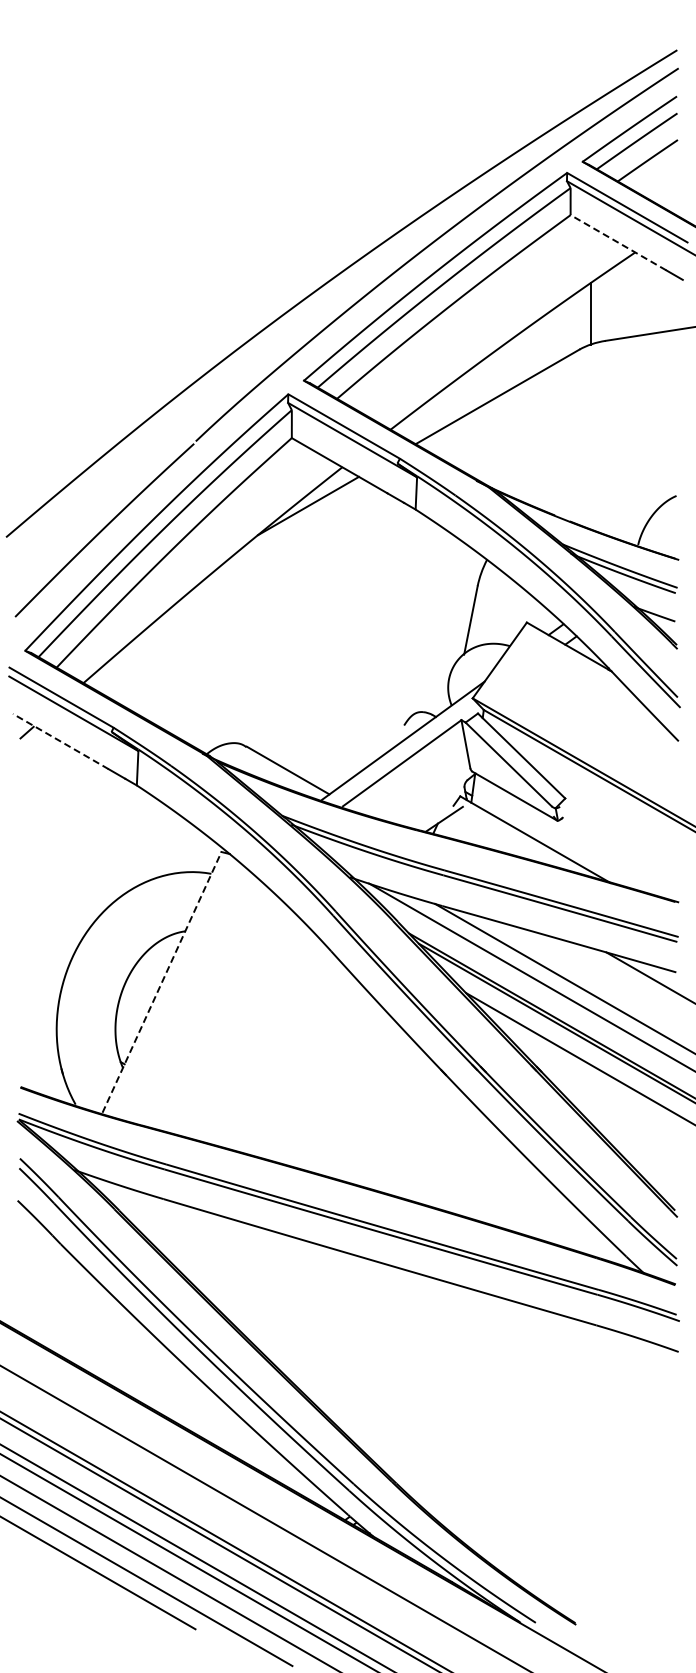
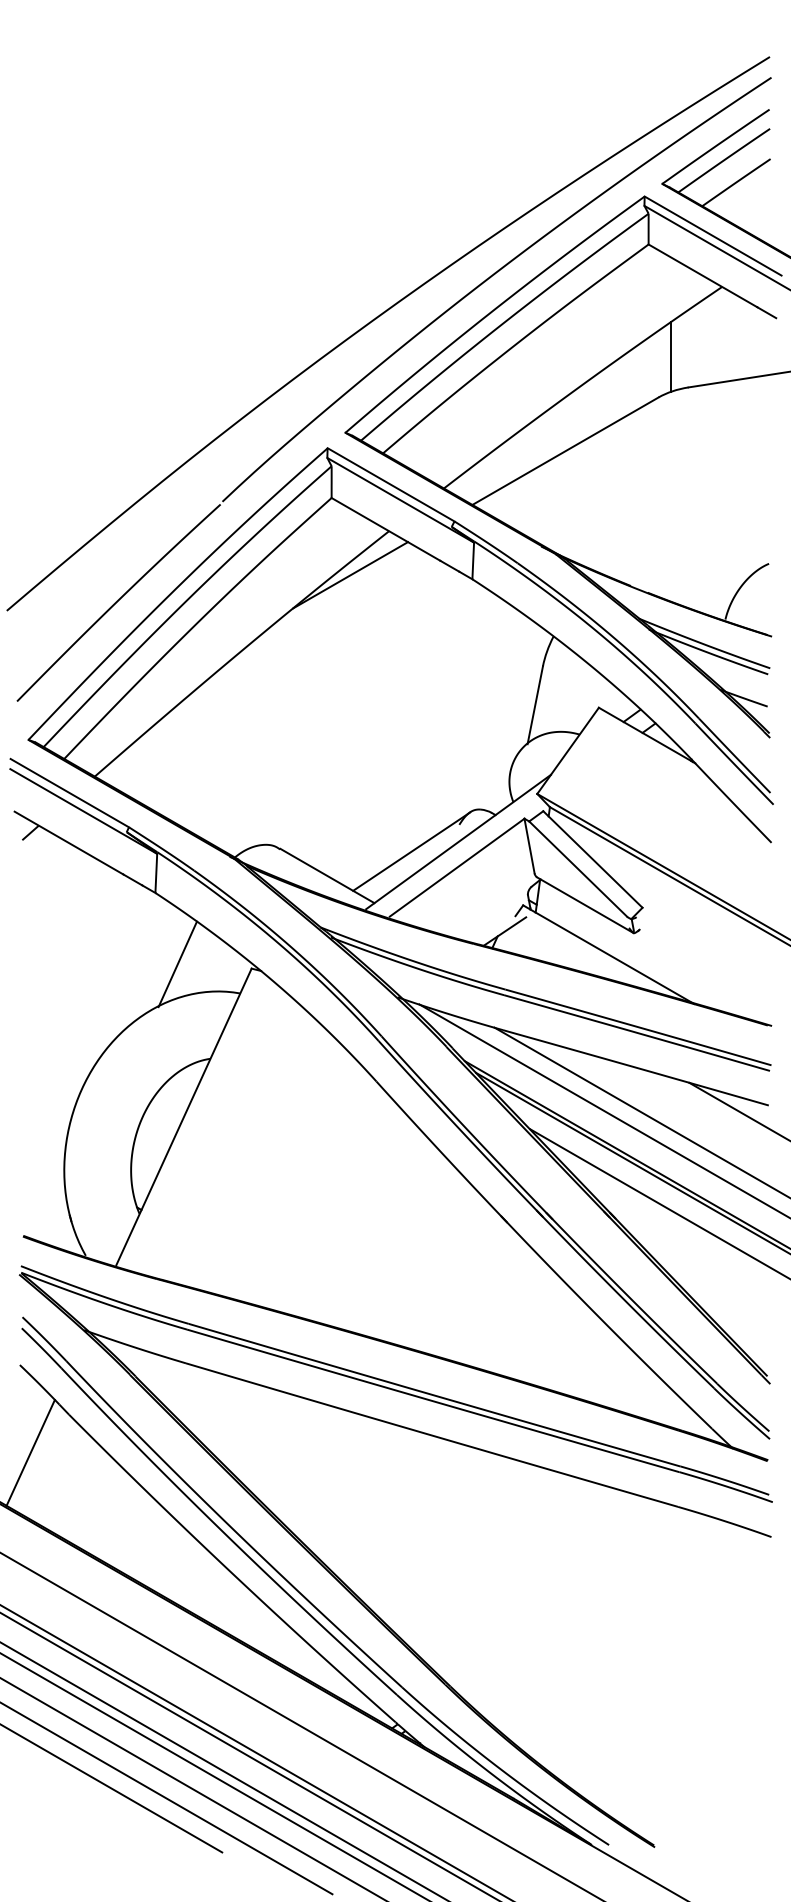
line: (617, 242) -> (701, 275), dashed -> solid
line: (60, 741) -> (68, 842), dashed -> solid
line: (361, 748) -> (410, 850), added
line: (156, 847) -> (177, 963), added
line: (162, 981) -> (184, 1115), dashed -> solid
line: (26, 1277) -> (29, 1452), added

